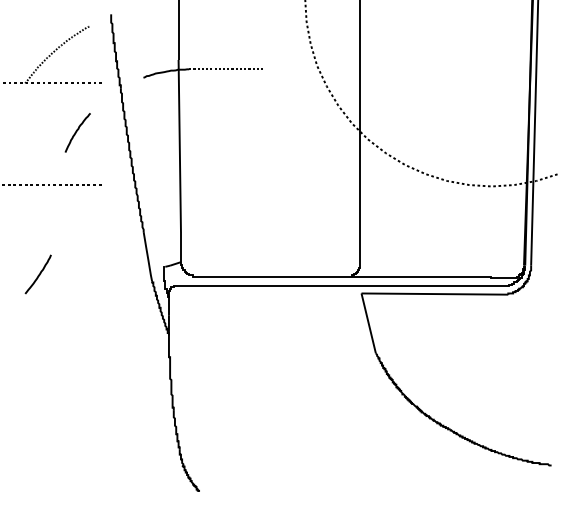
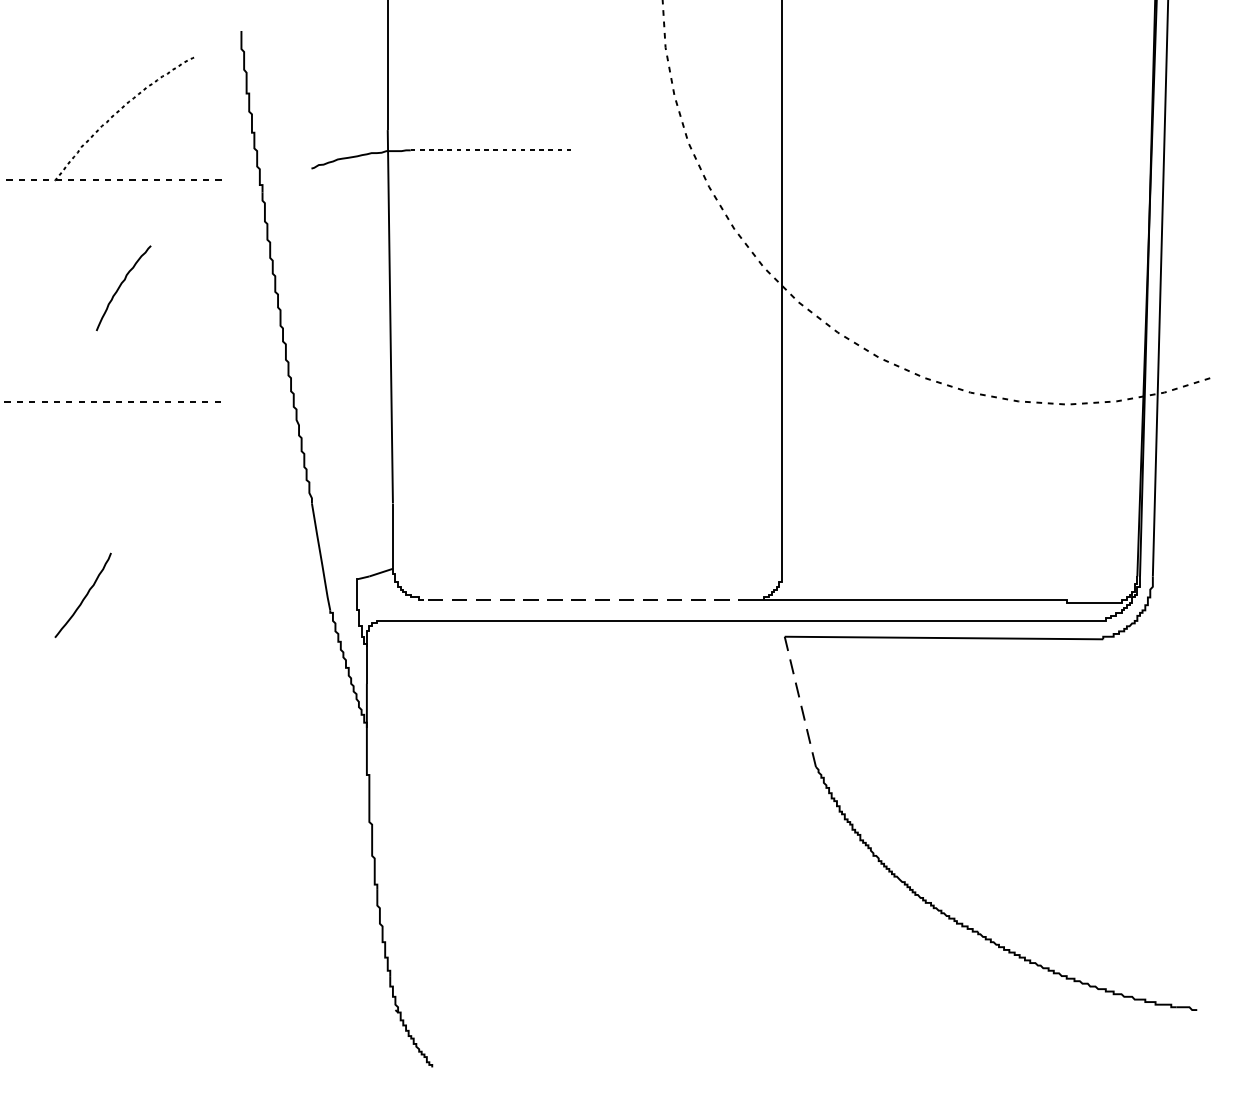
curve: (77, 131) -> (122, 285), moved
line: (271, 276) -> (589, 599), solid -> dashed
line: (368, 323) -> (799, 701), solid -> dashed

